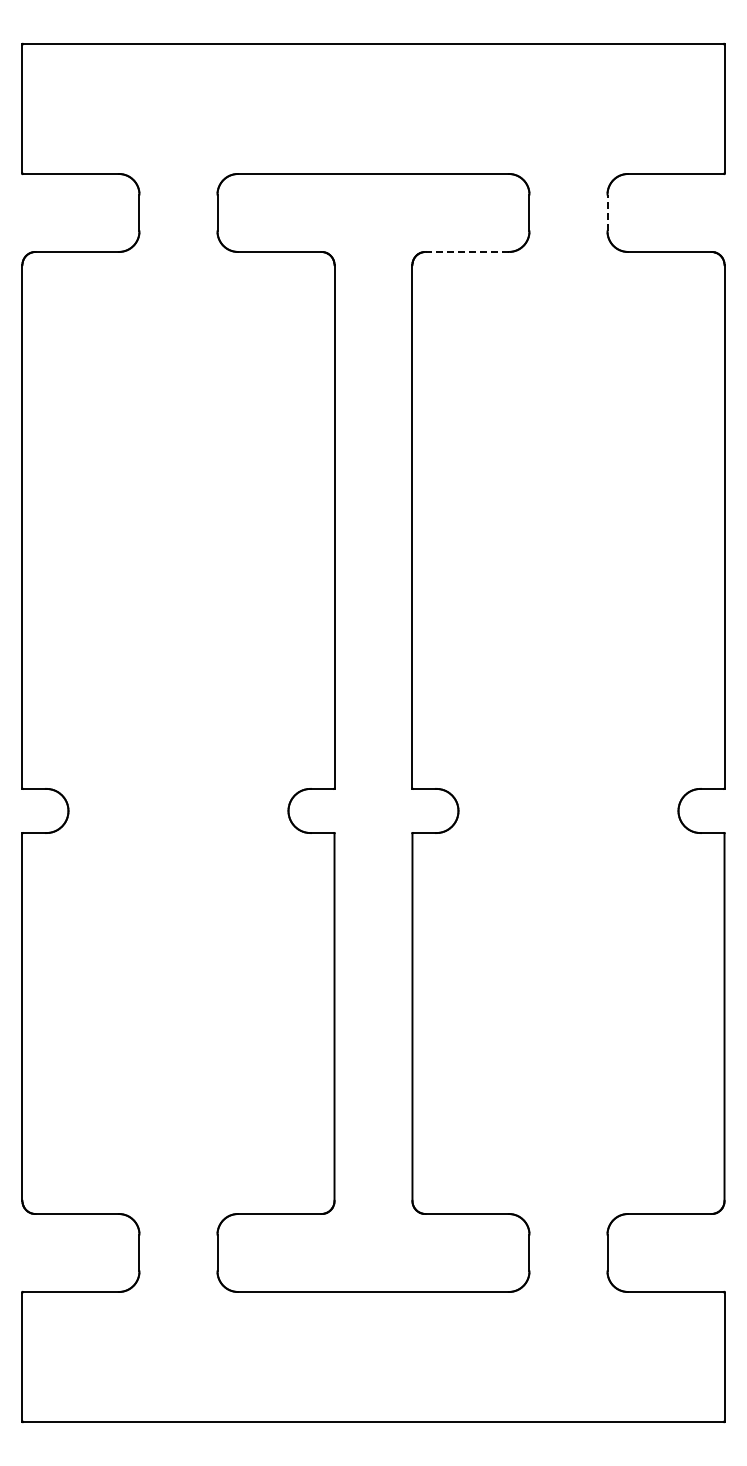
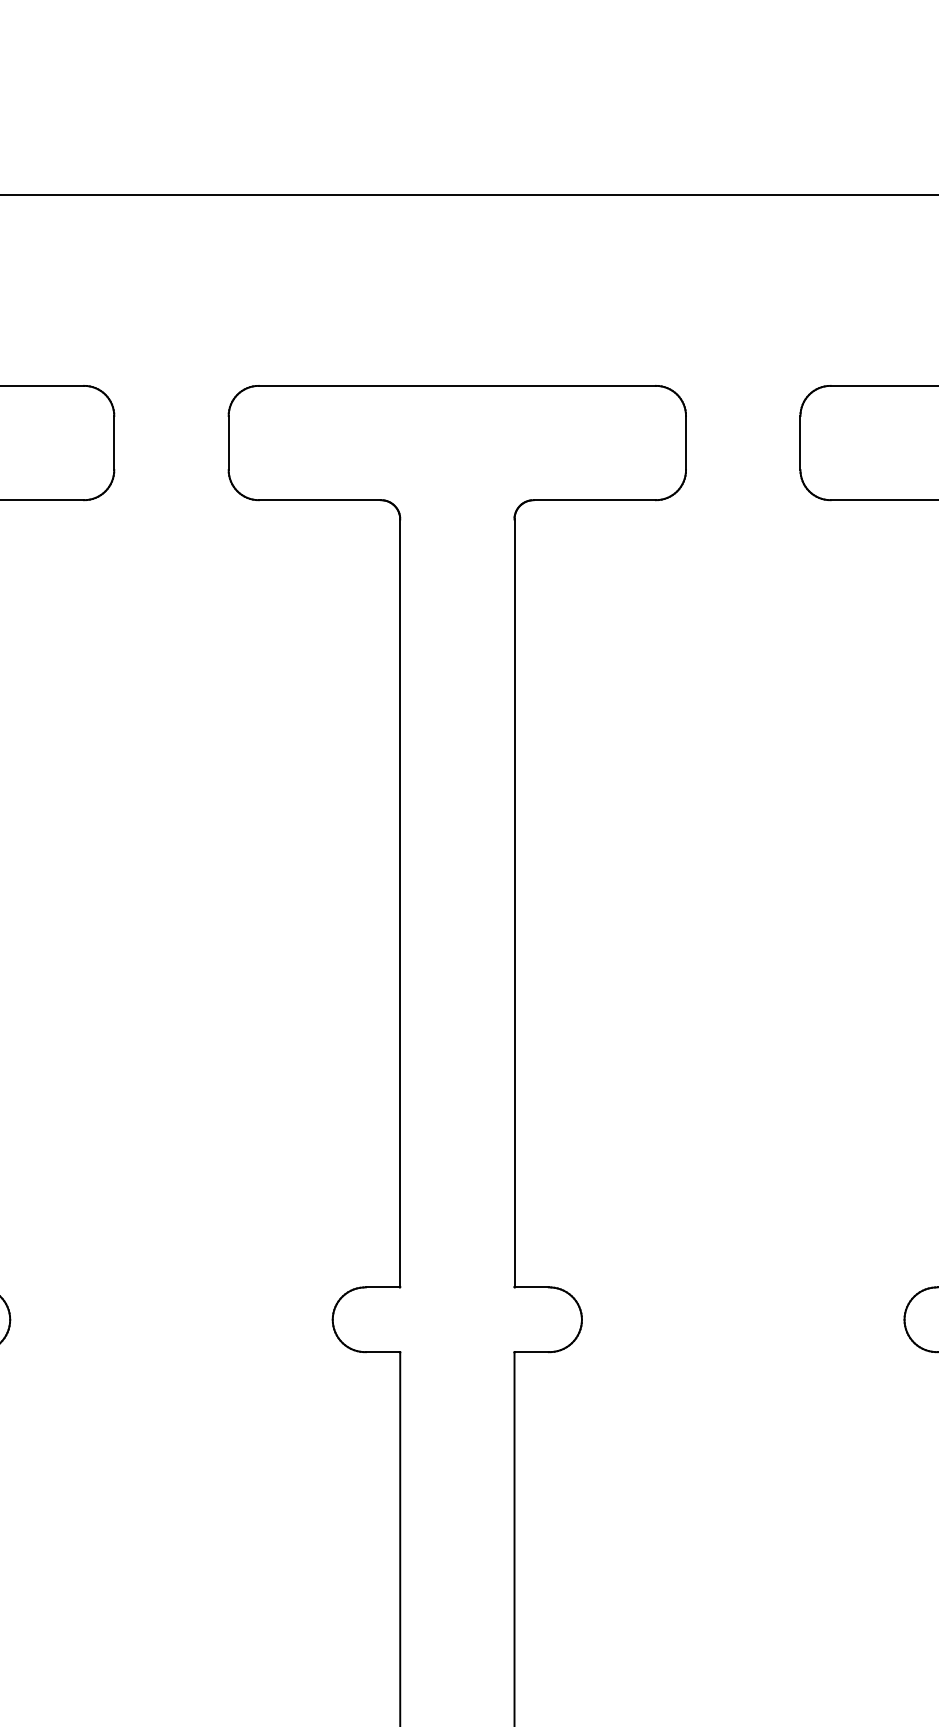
line: (607, 212) -> (800, 442), dashed -> solid
line: (467, 251) -> (595, 499), dashed -> solid

